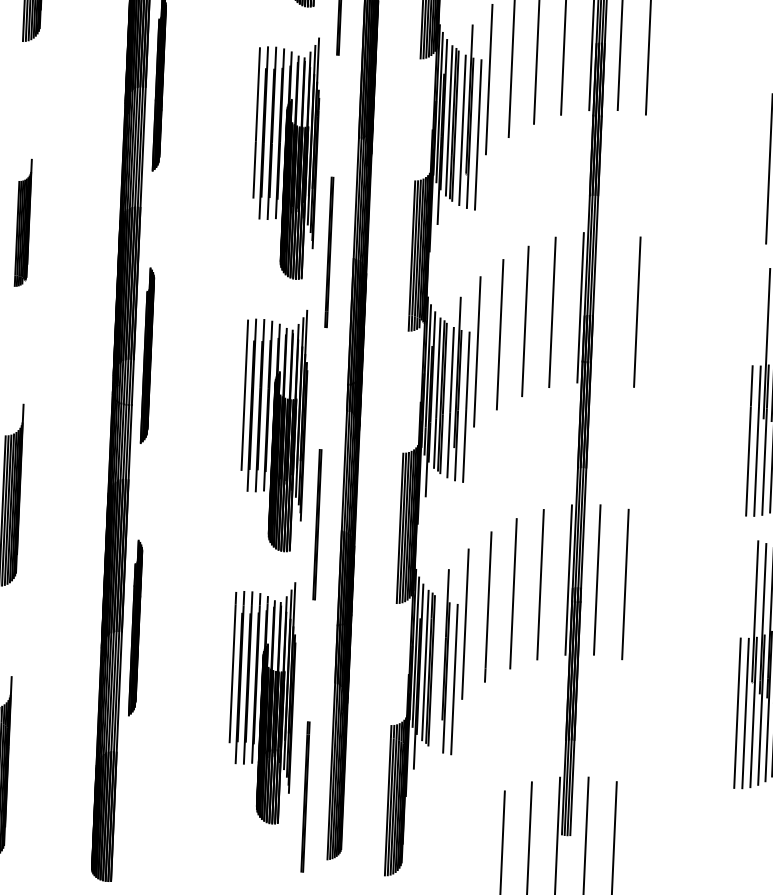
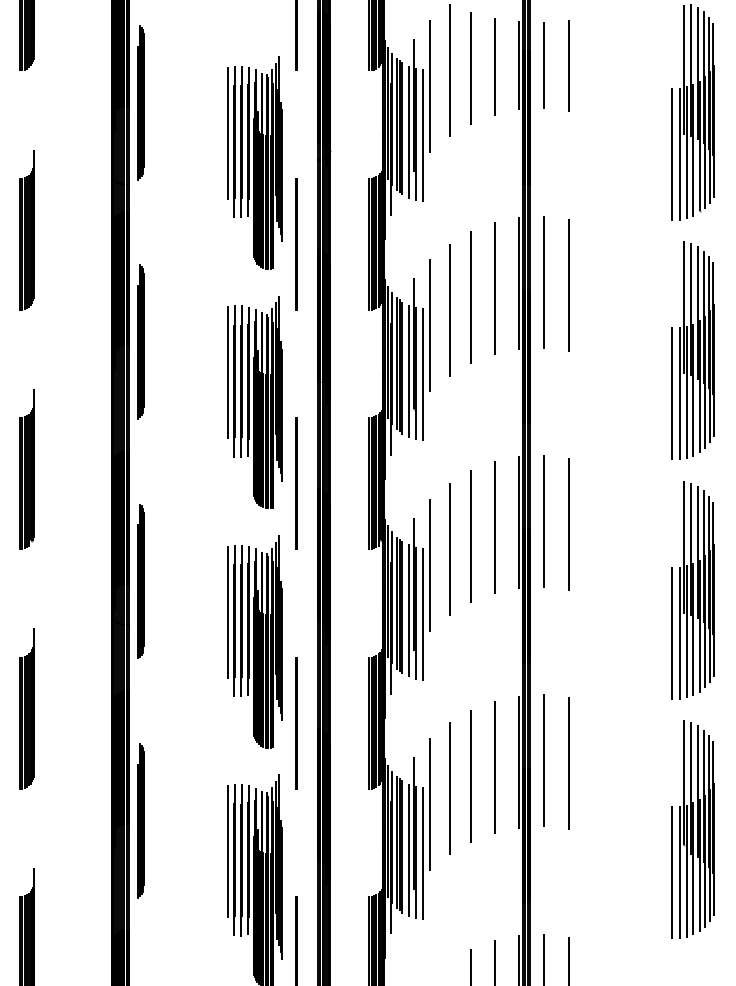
line: (761, 168) -> (672, 393), added
part: (22, 222) -> (26, 469), size x1.43
line: (609, 307) -> (544, 521), added
line: (438, 673) -> (408, 849), added

